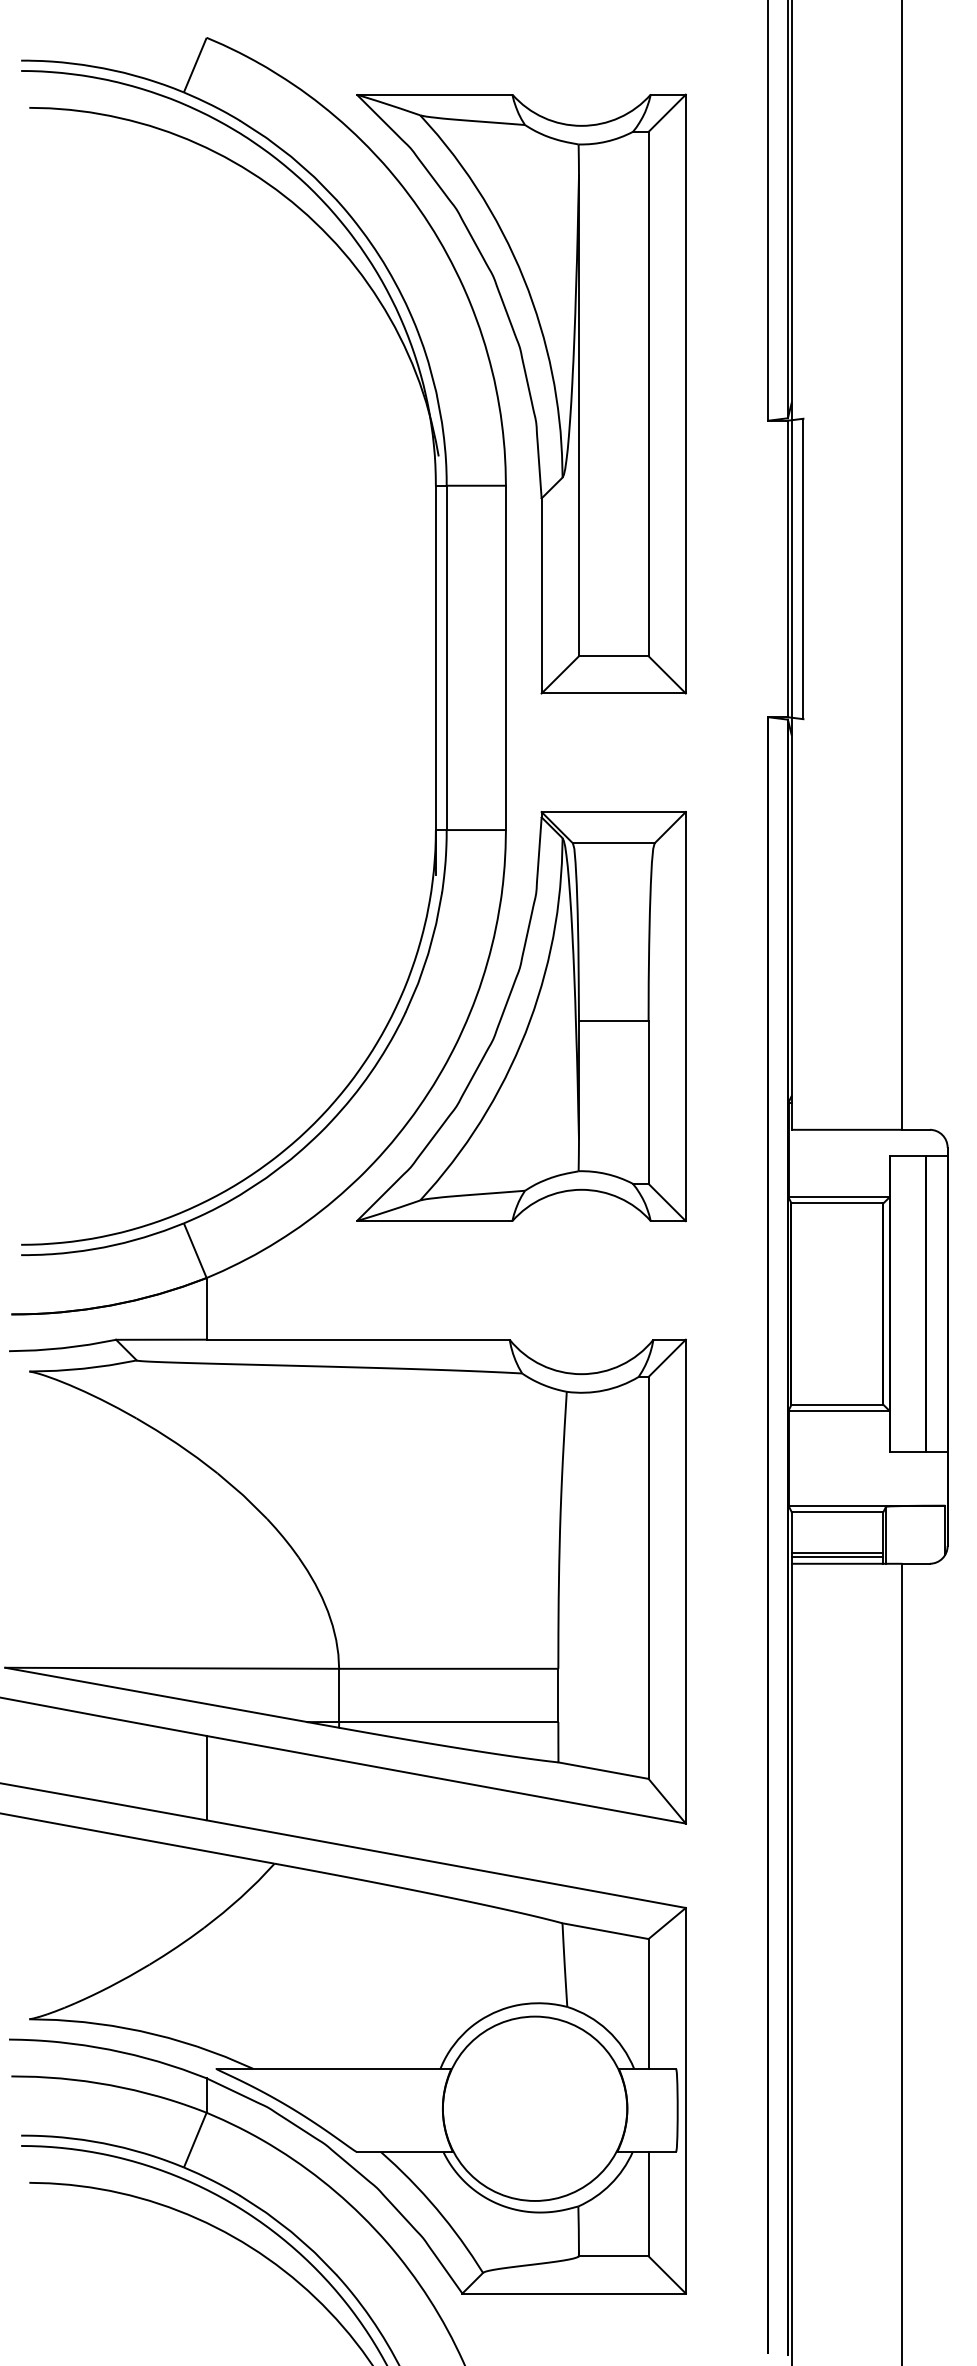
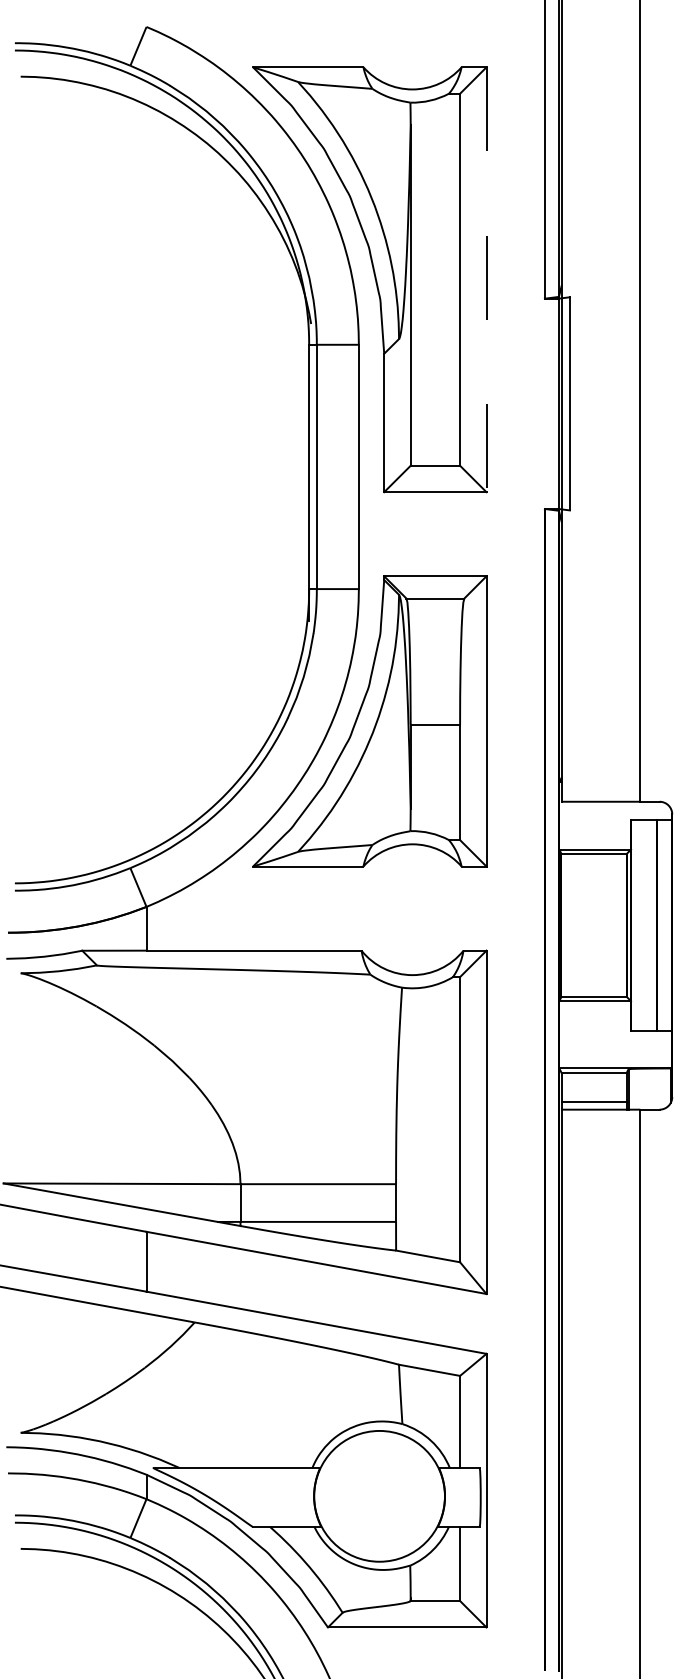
line: (685, 394) -> (486, 280), solid -> dashed
line: (837, 1556) -> (594, 1104), removed

